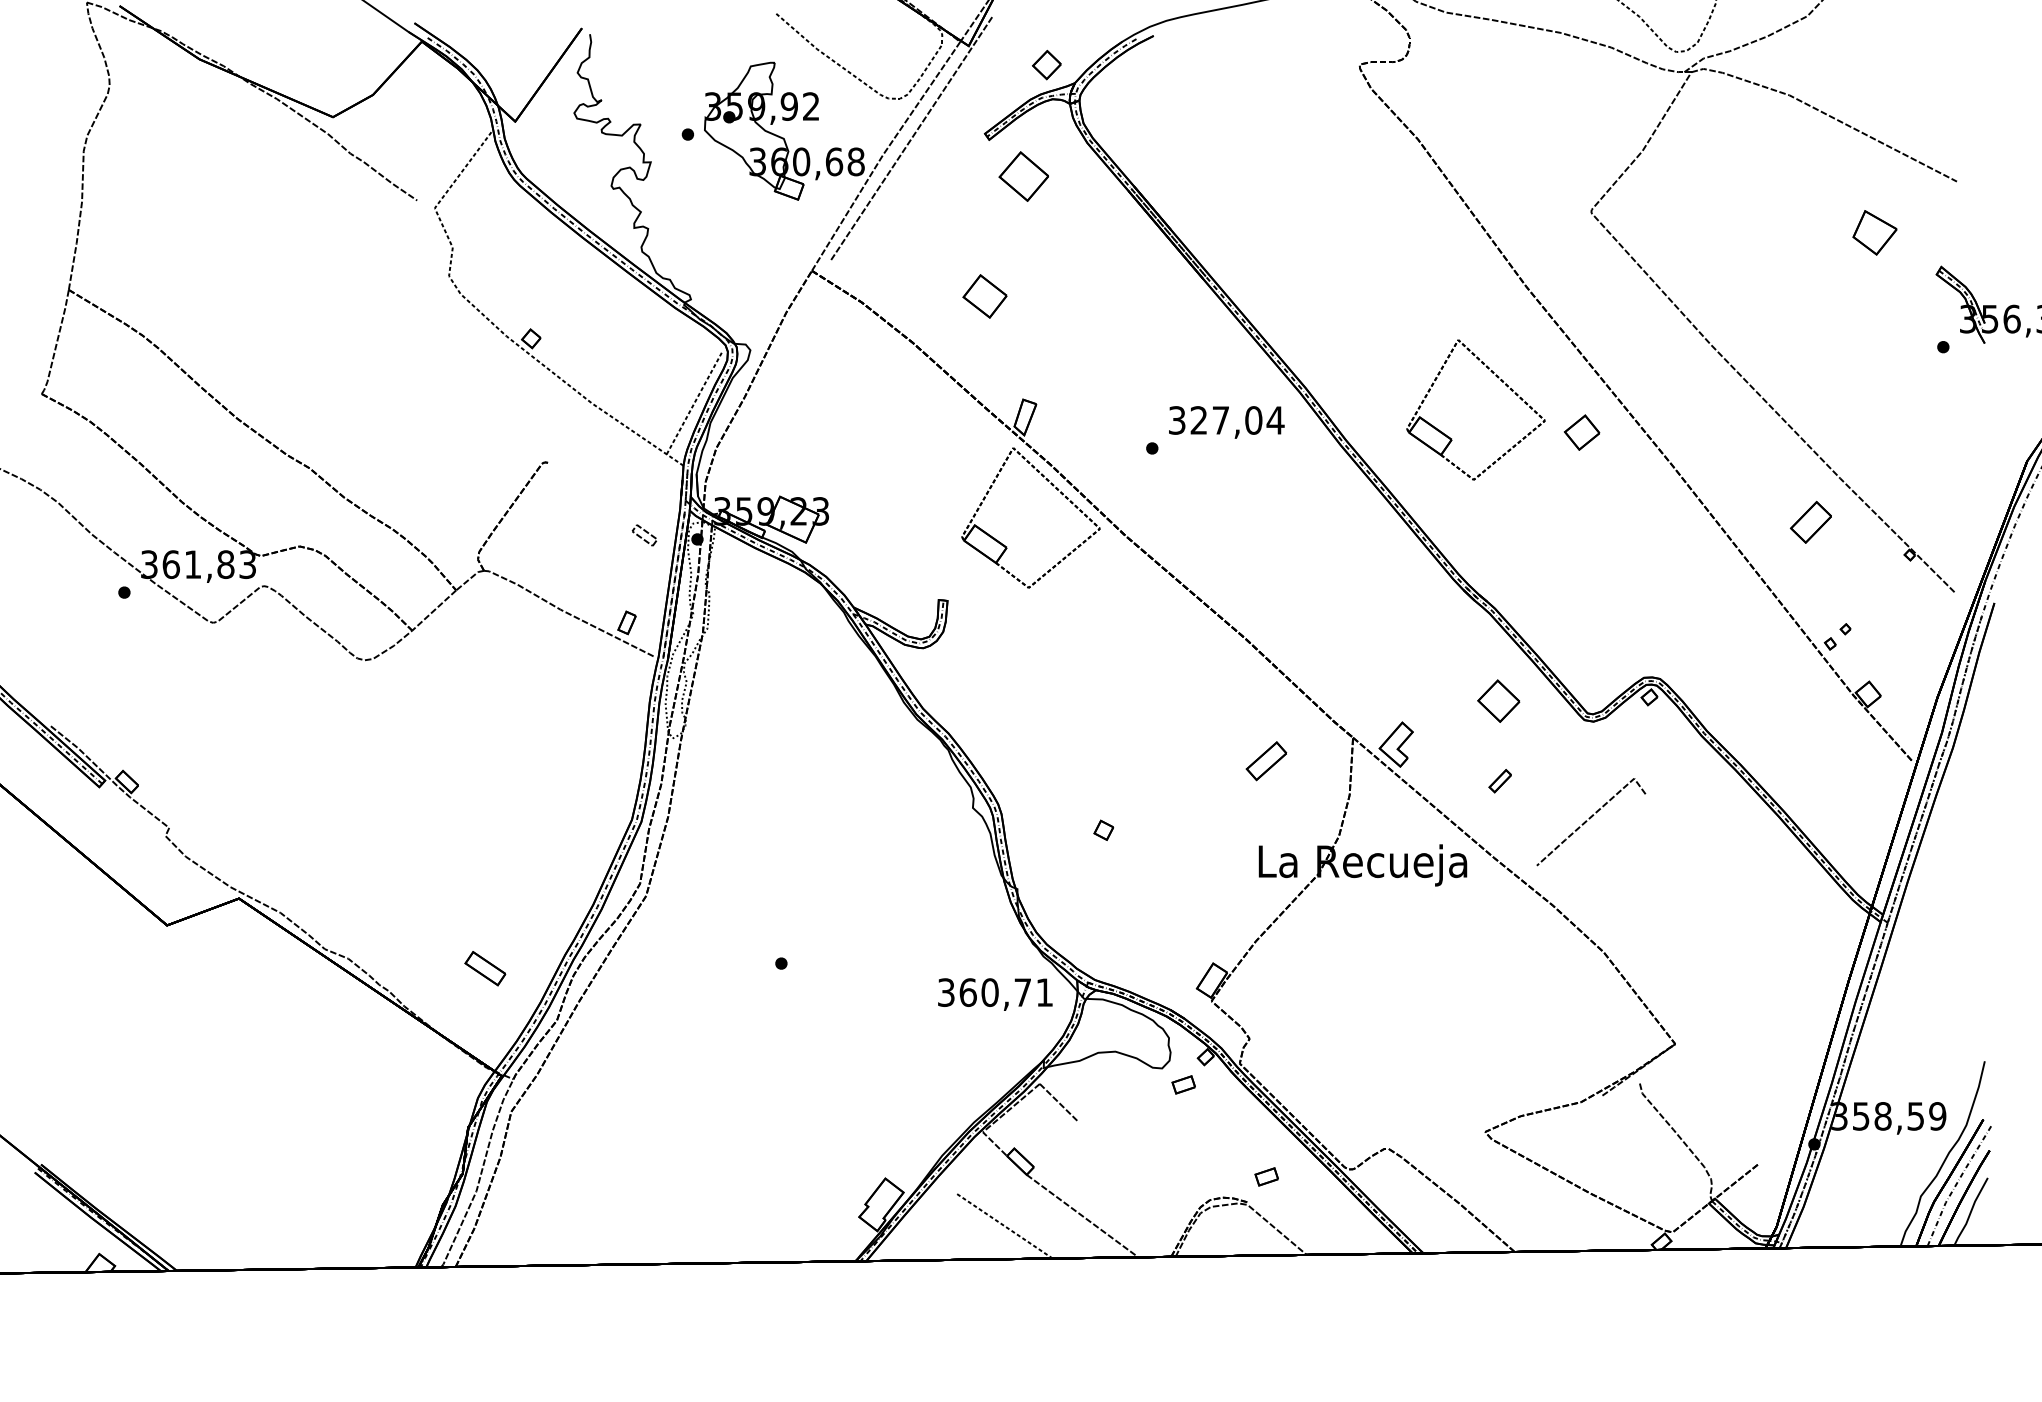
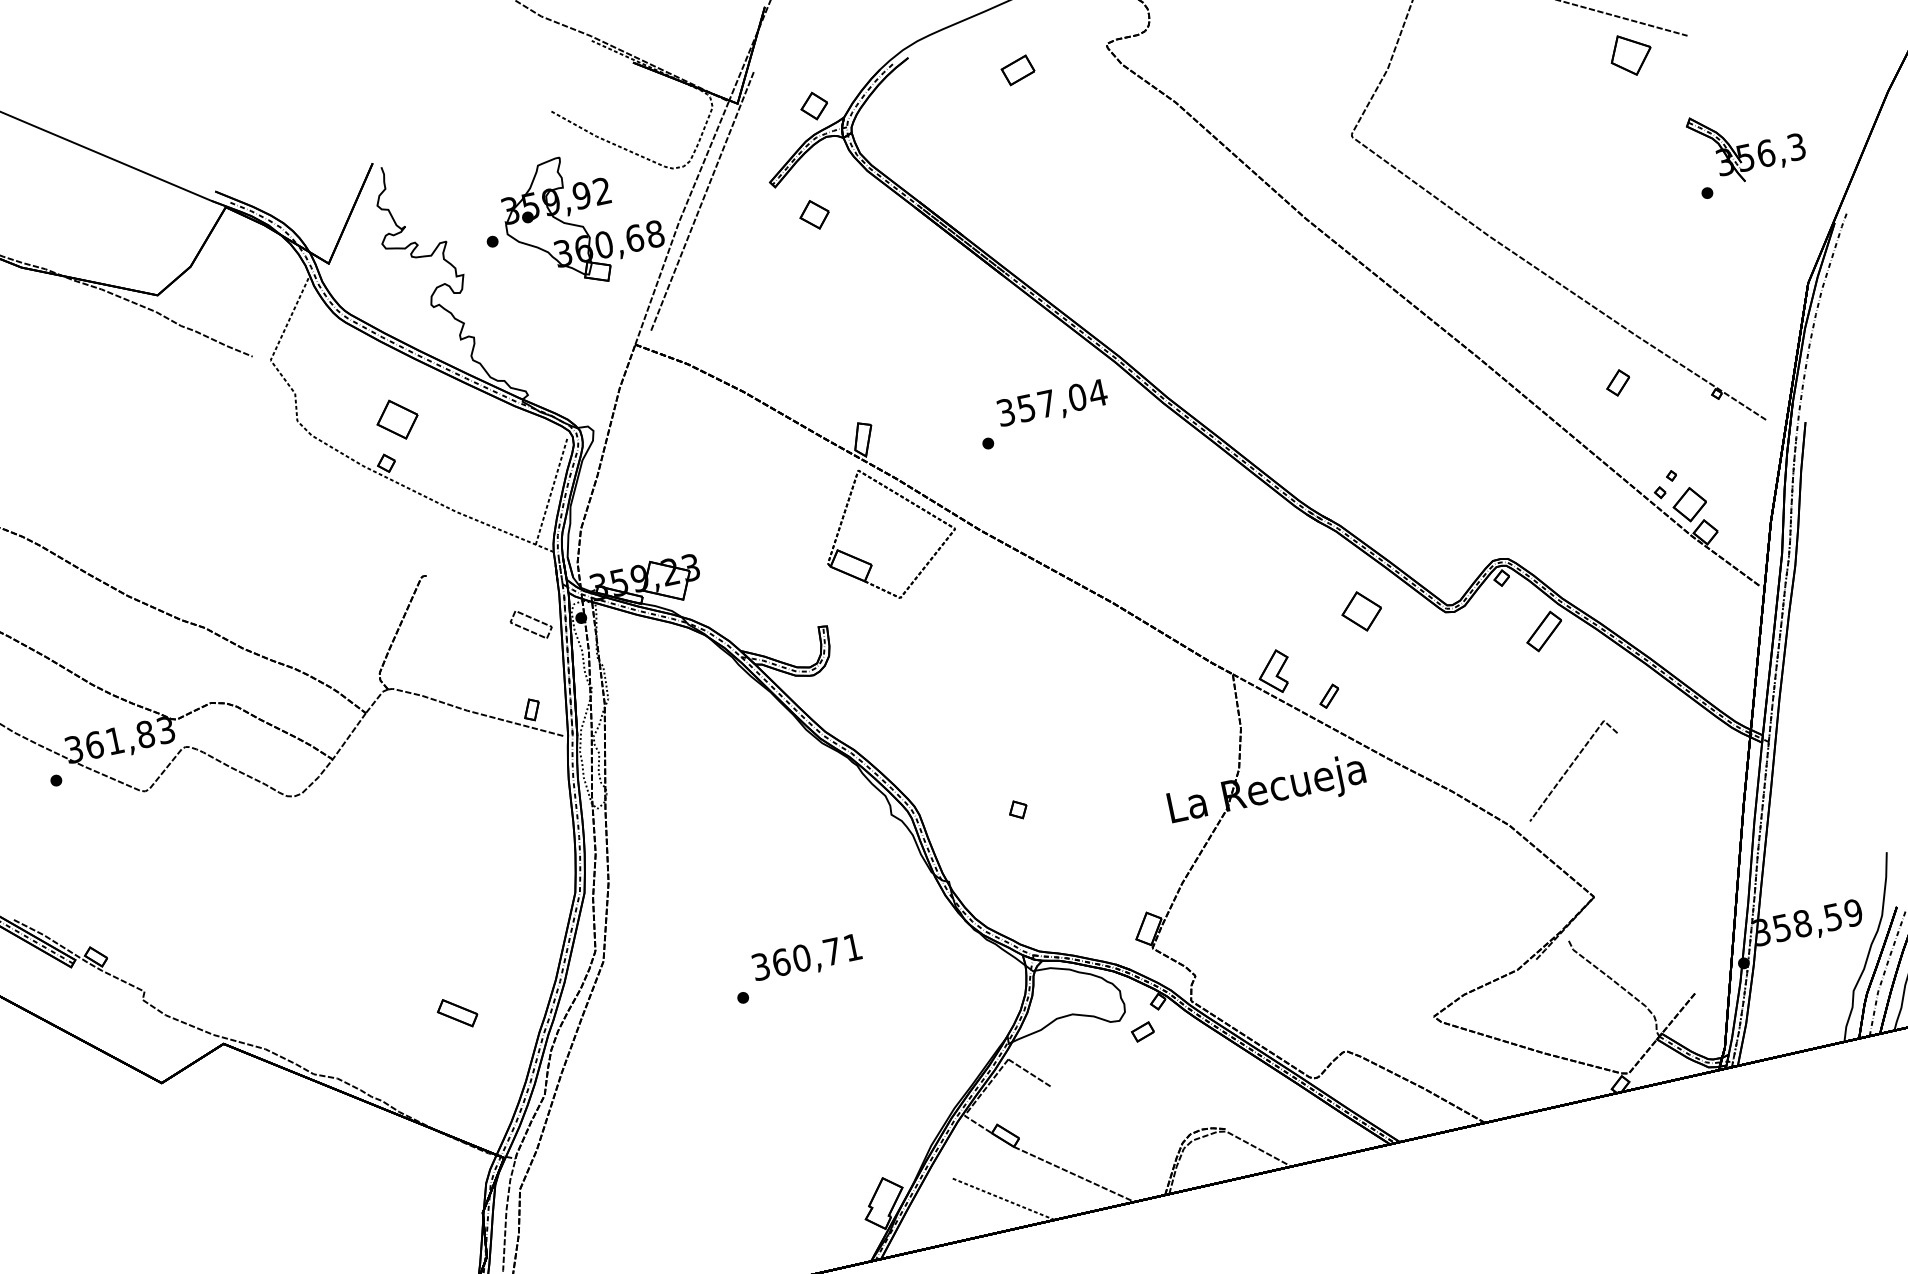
part: (1262, 72) -> (1017, 70), added
part: (1023, 176) -> (814, 214), size x0.62
part: (1874, 232) -> (1630, 54), moved
part: (984, 296) -> (397, 419), moved
text: (1198, 420) -> (1025, 408), 327,04 -> 357,04
part: (1582, 432) -> (1690, 504), moved
part: (1449, 436) -> (1263, 373), removed
part: (1810, 522) -> (1617, 383), size x0.62
part: (644, 535) -> (530, 624), size x1.67
part: (1266, 761) -> (1544, 631), moved
part: (1499, 781) -> (1328, 696), moved
line: (1589, 819) -> (1570, 767), moved
part: (485, 968) -> (457, 1013), moved
text: (995, 994) -> (807, 958), moved
part: (1266, 1176) -> (1238, 1101), removed

